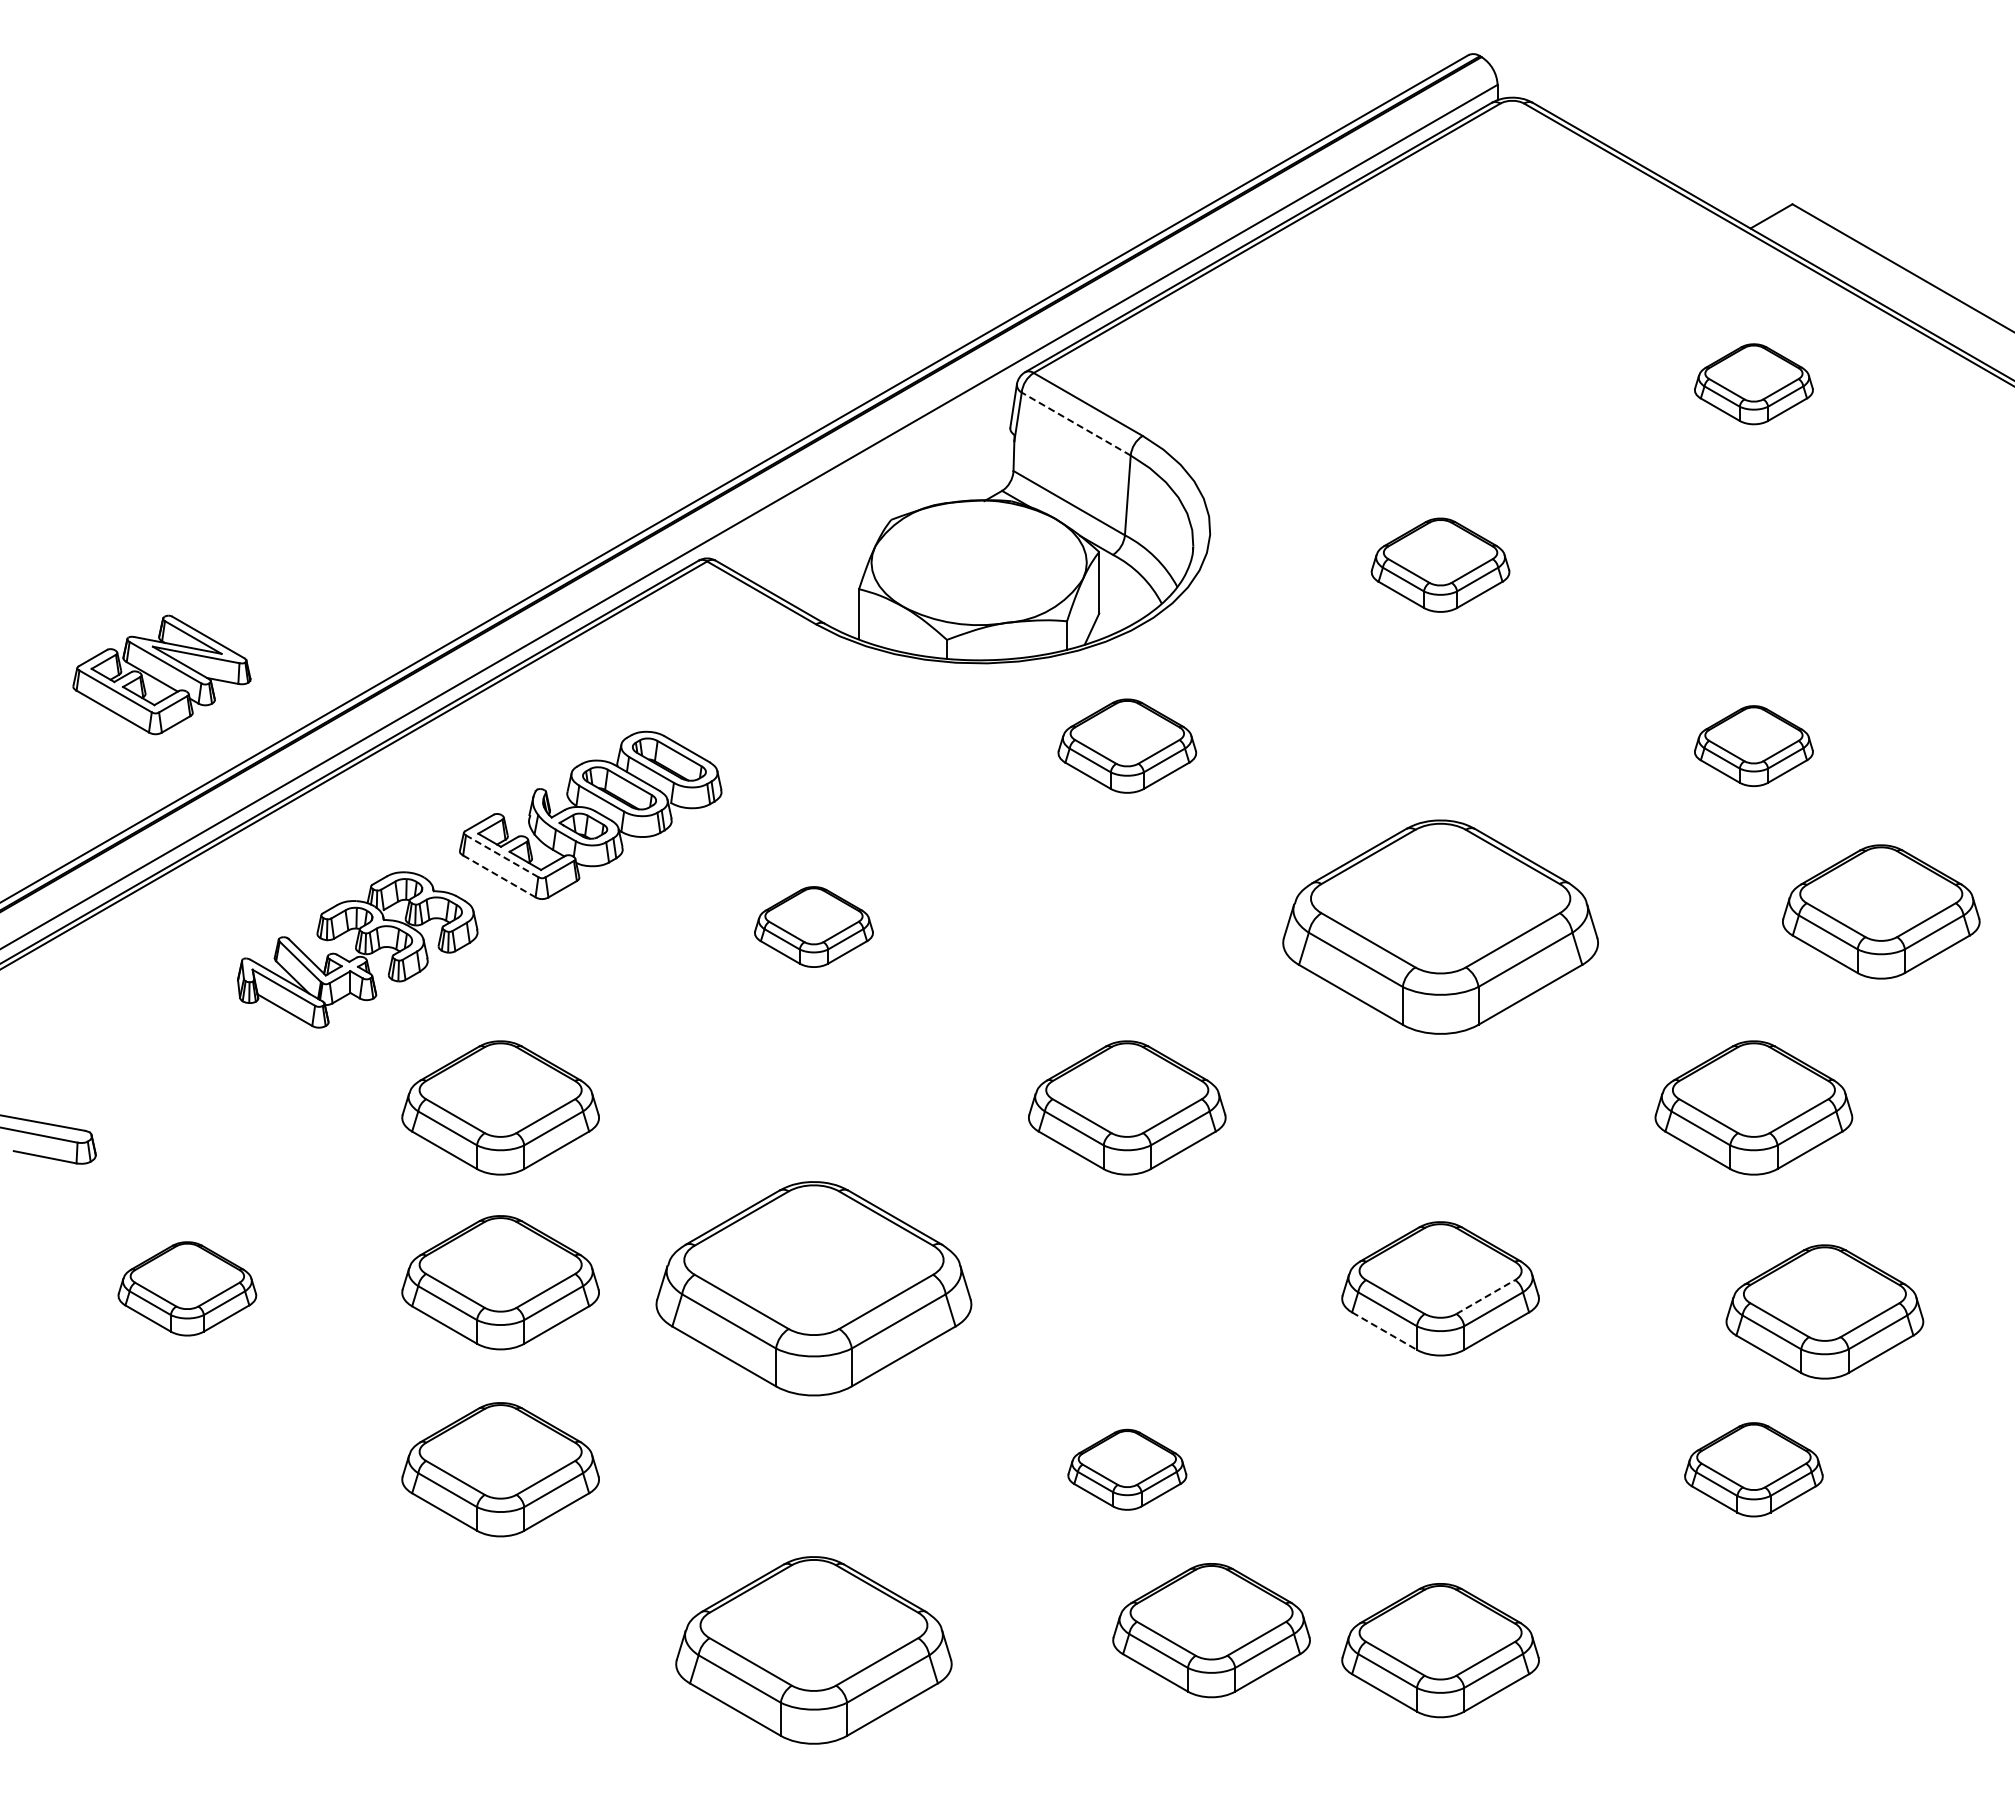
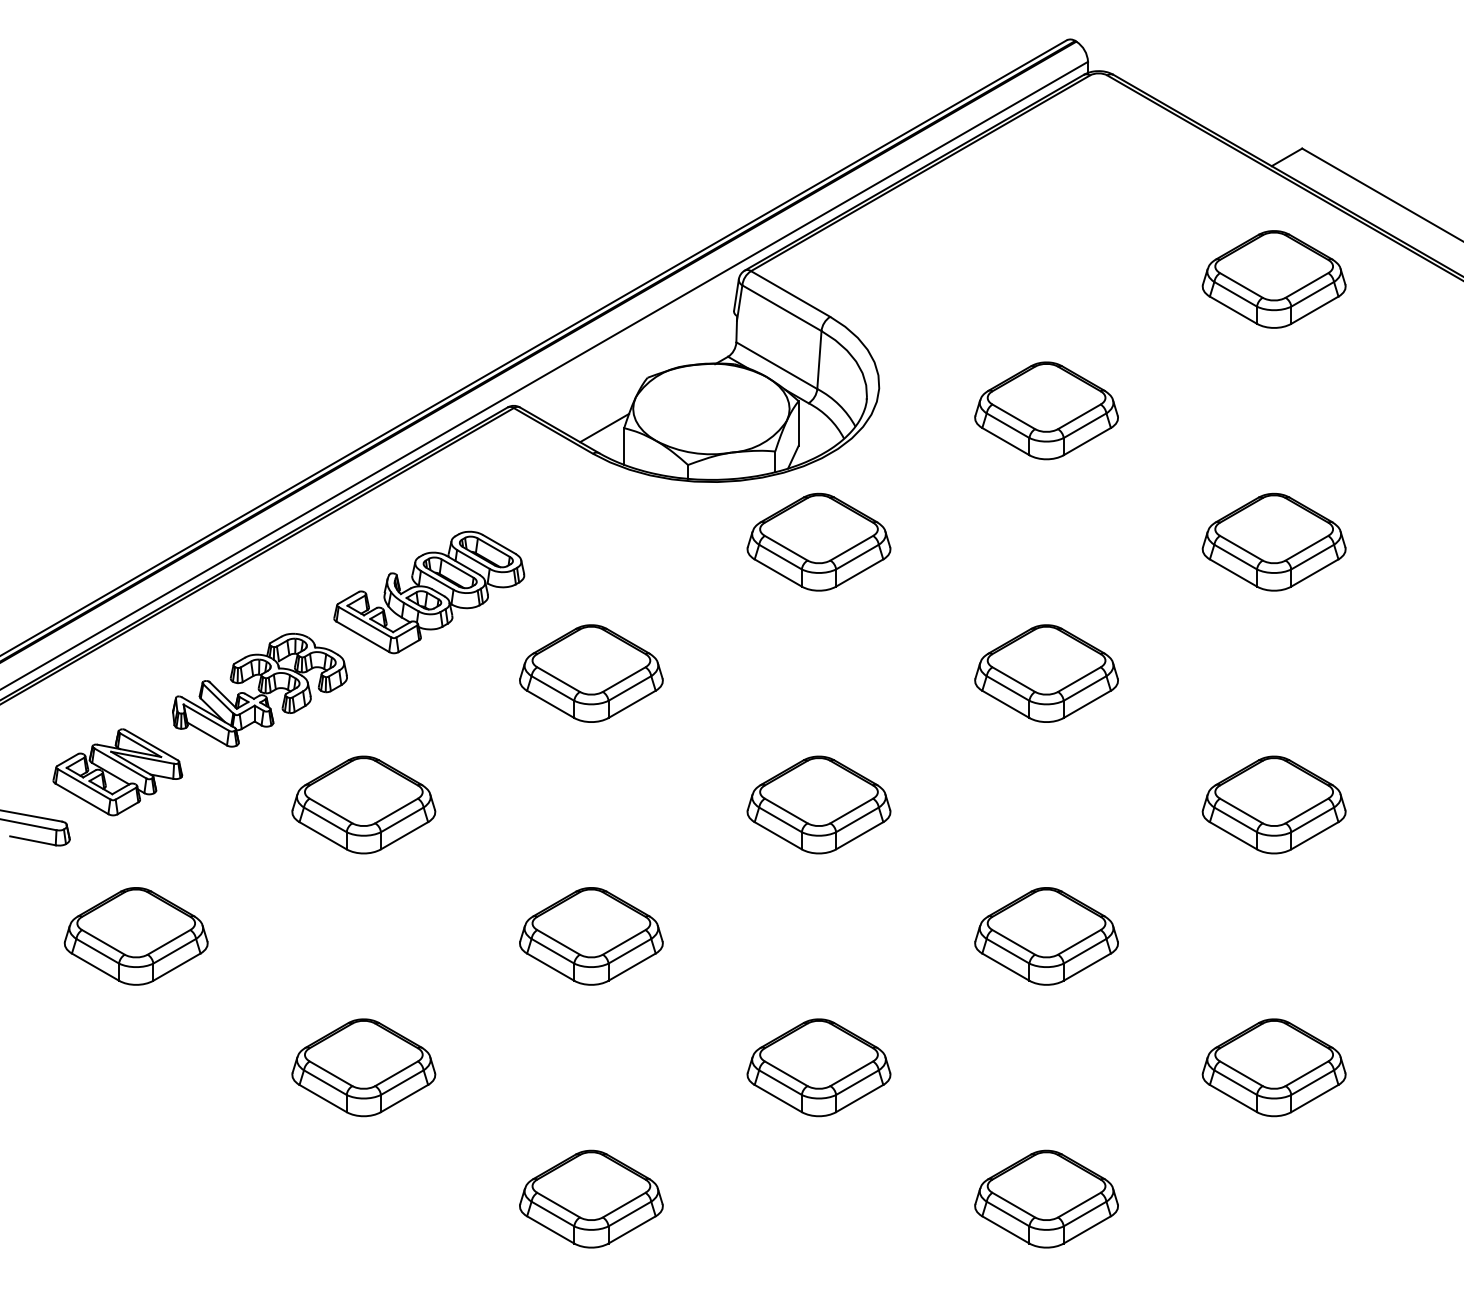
part: (1753, 383) -> (1273, 278), size x1.67
line: (1076, 424) -> (782, 308), dashed -> solid
part: (1440, 564) -> (1046, 410), size x1.43
line: (831, 588) -> (604, 427), added
part: (161, 674) -> (117, 771), moved
part: (1127, 745) -> (819, 541), size x1.43
part: (1753, 745) -> (1273, 541), size x1.67
line: (502, 856) -> (365, 622), dashed -> solid
line: (499, 876) -> (362, 636), dashed -> solid
part: (1881, 911) -> (1366, 662), removed
part: (813, 926) -> (591, 673), size x1.67
part: (1440, 926) -> (1046, 673), size x0.62
part: (500, 1282) -> (363, 931), removed
part: (187, 1288) -> (136, 936), size x1.43
part: (813, 1288) -> (591, 936), size x0.62
line: (1485, 1297) -> (1079, 942), dashed -> solid
part: (1824, 1311) -> (1325, 952), removed
line: (1384, 1331) -> (1005, 967), dashed -> solid
part: (1127, 1469) -> (819, 1067), size x1.67
part: (1753, 1469) -> (1273, 1067), size x1.43
part: (1211, 1630) -> (880, 1184), removed
part: (813, 1650) -> (591, 1199), size x0.71

